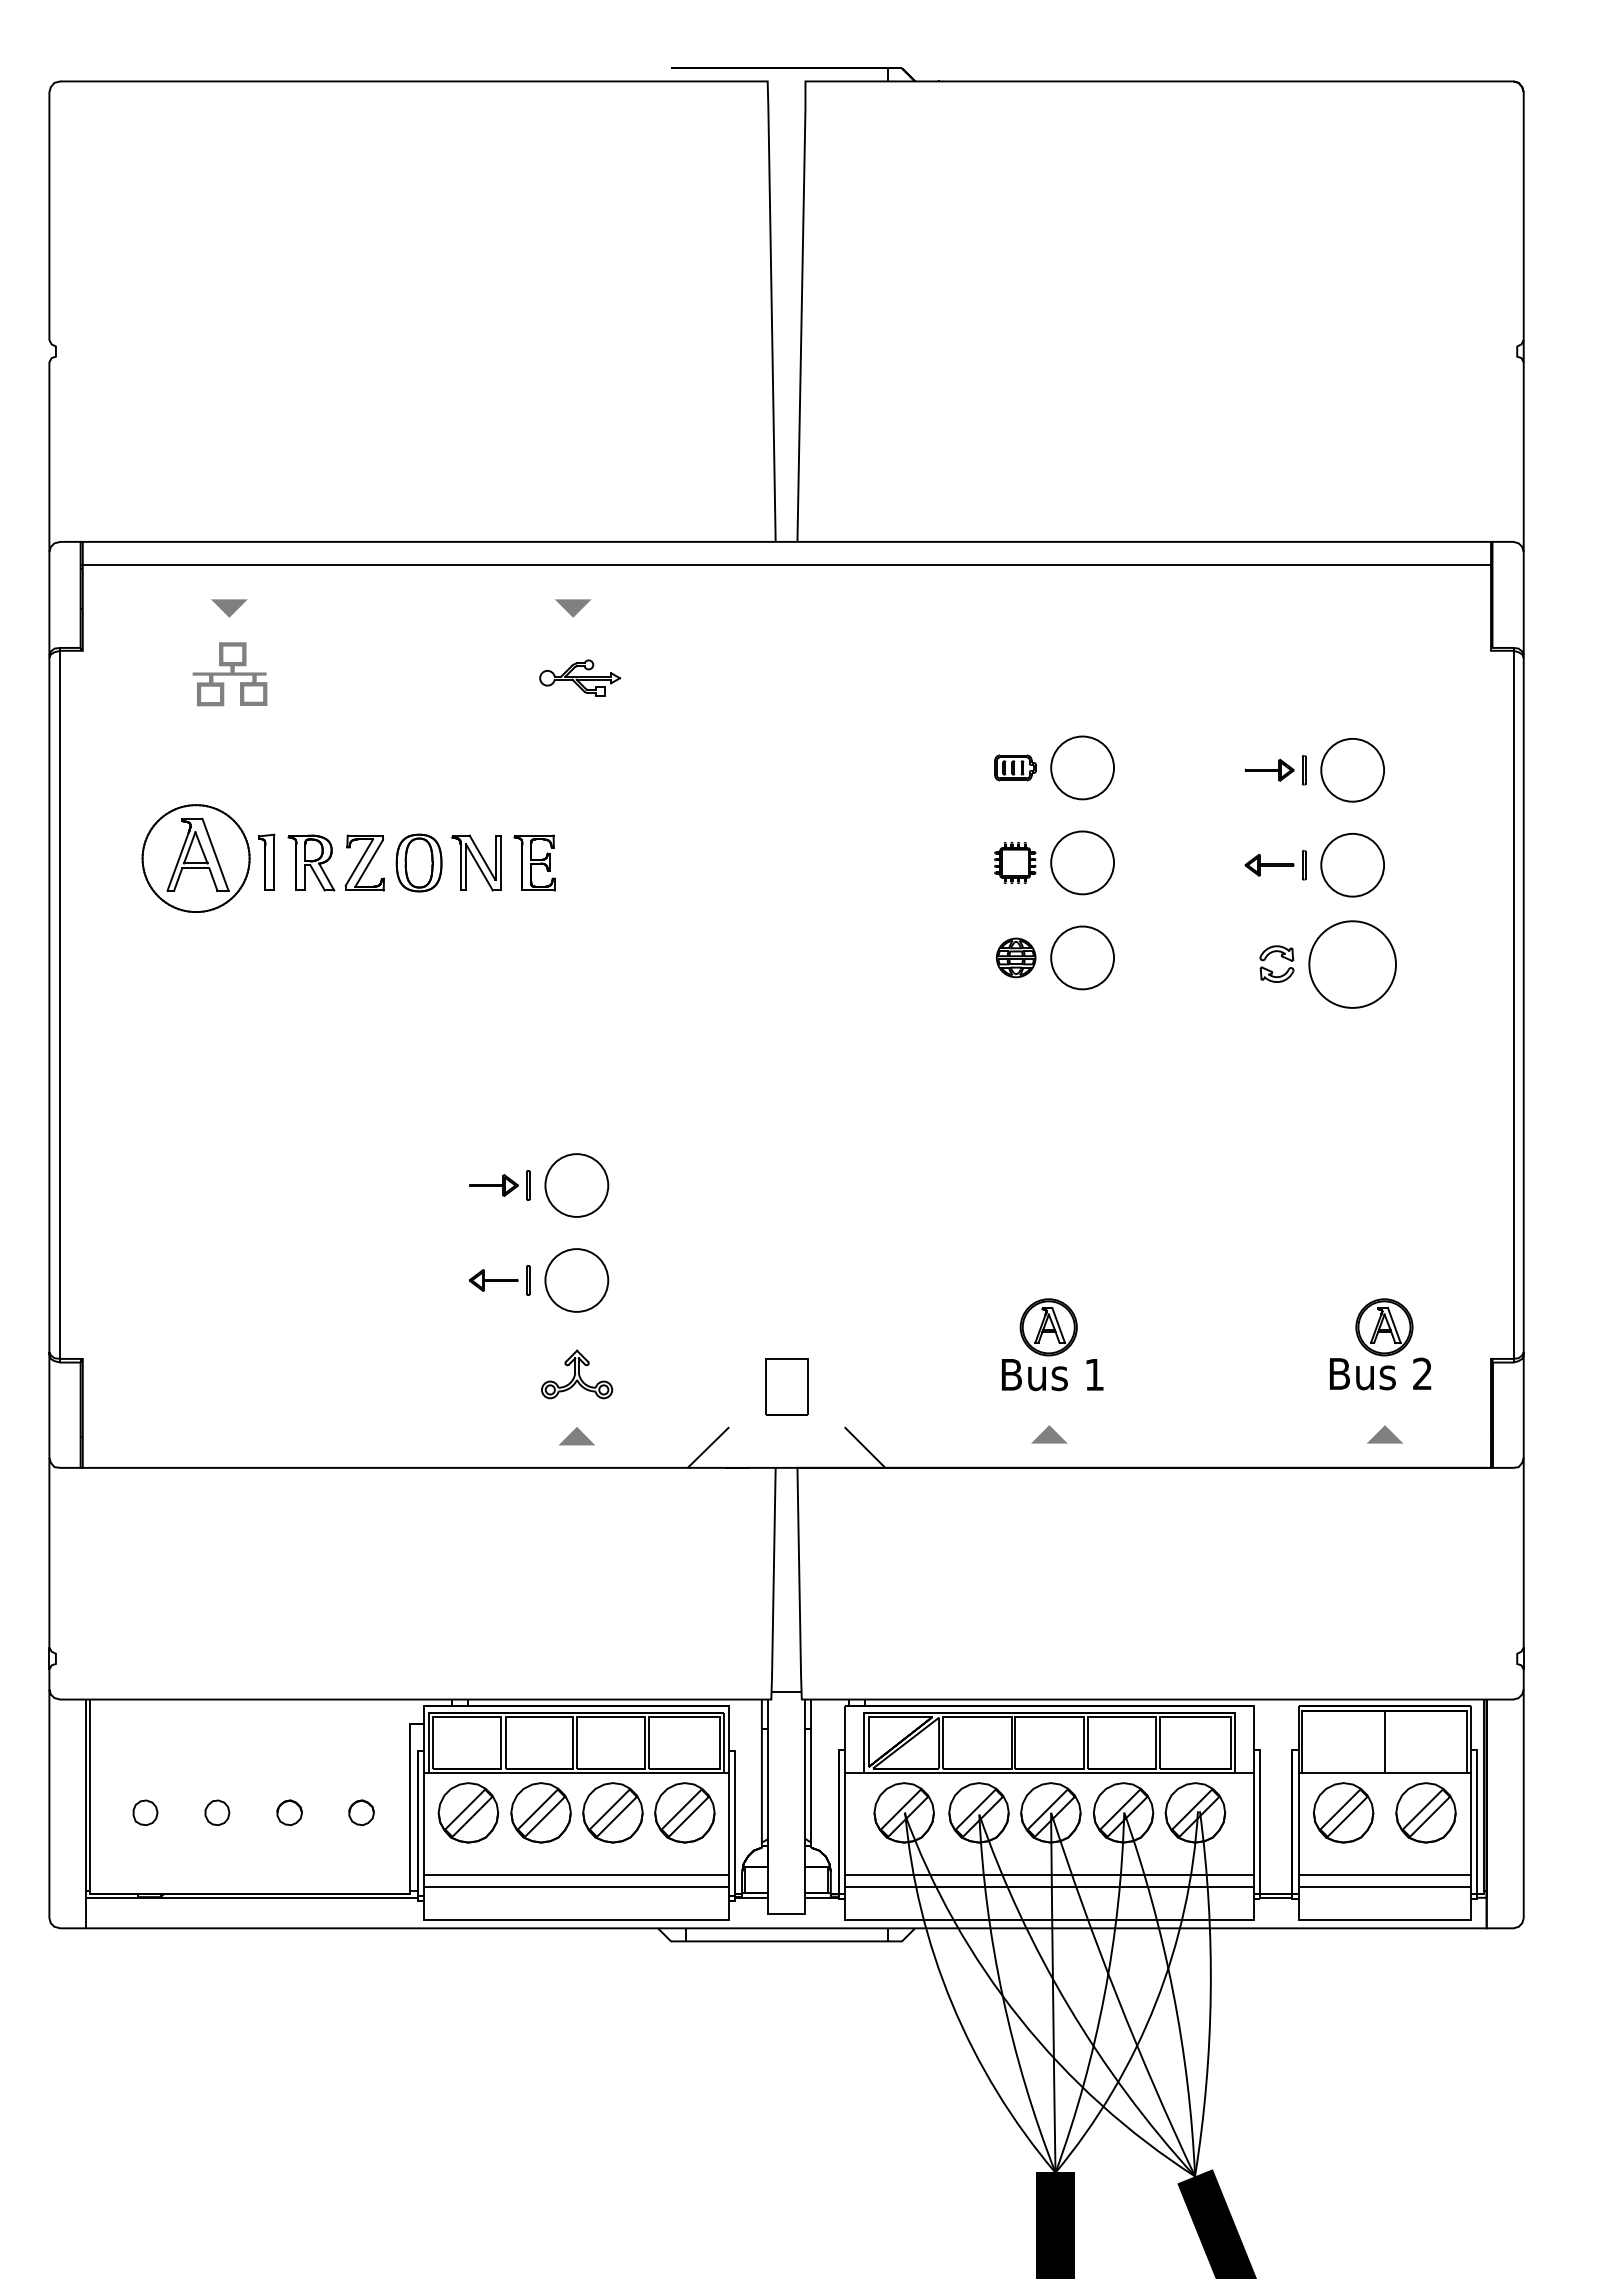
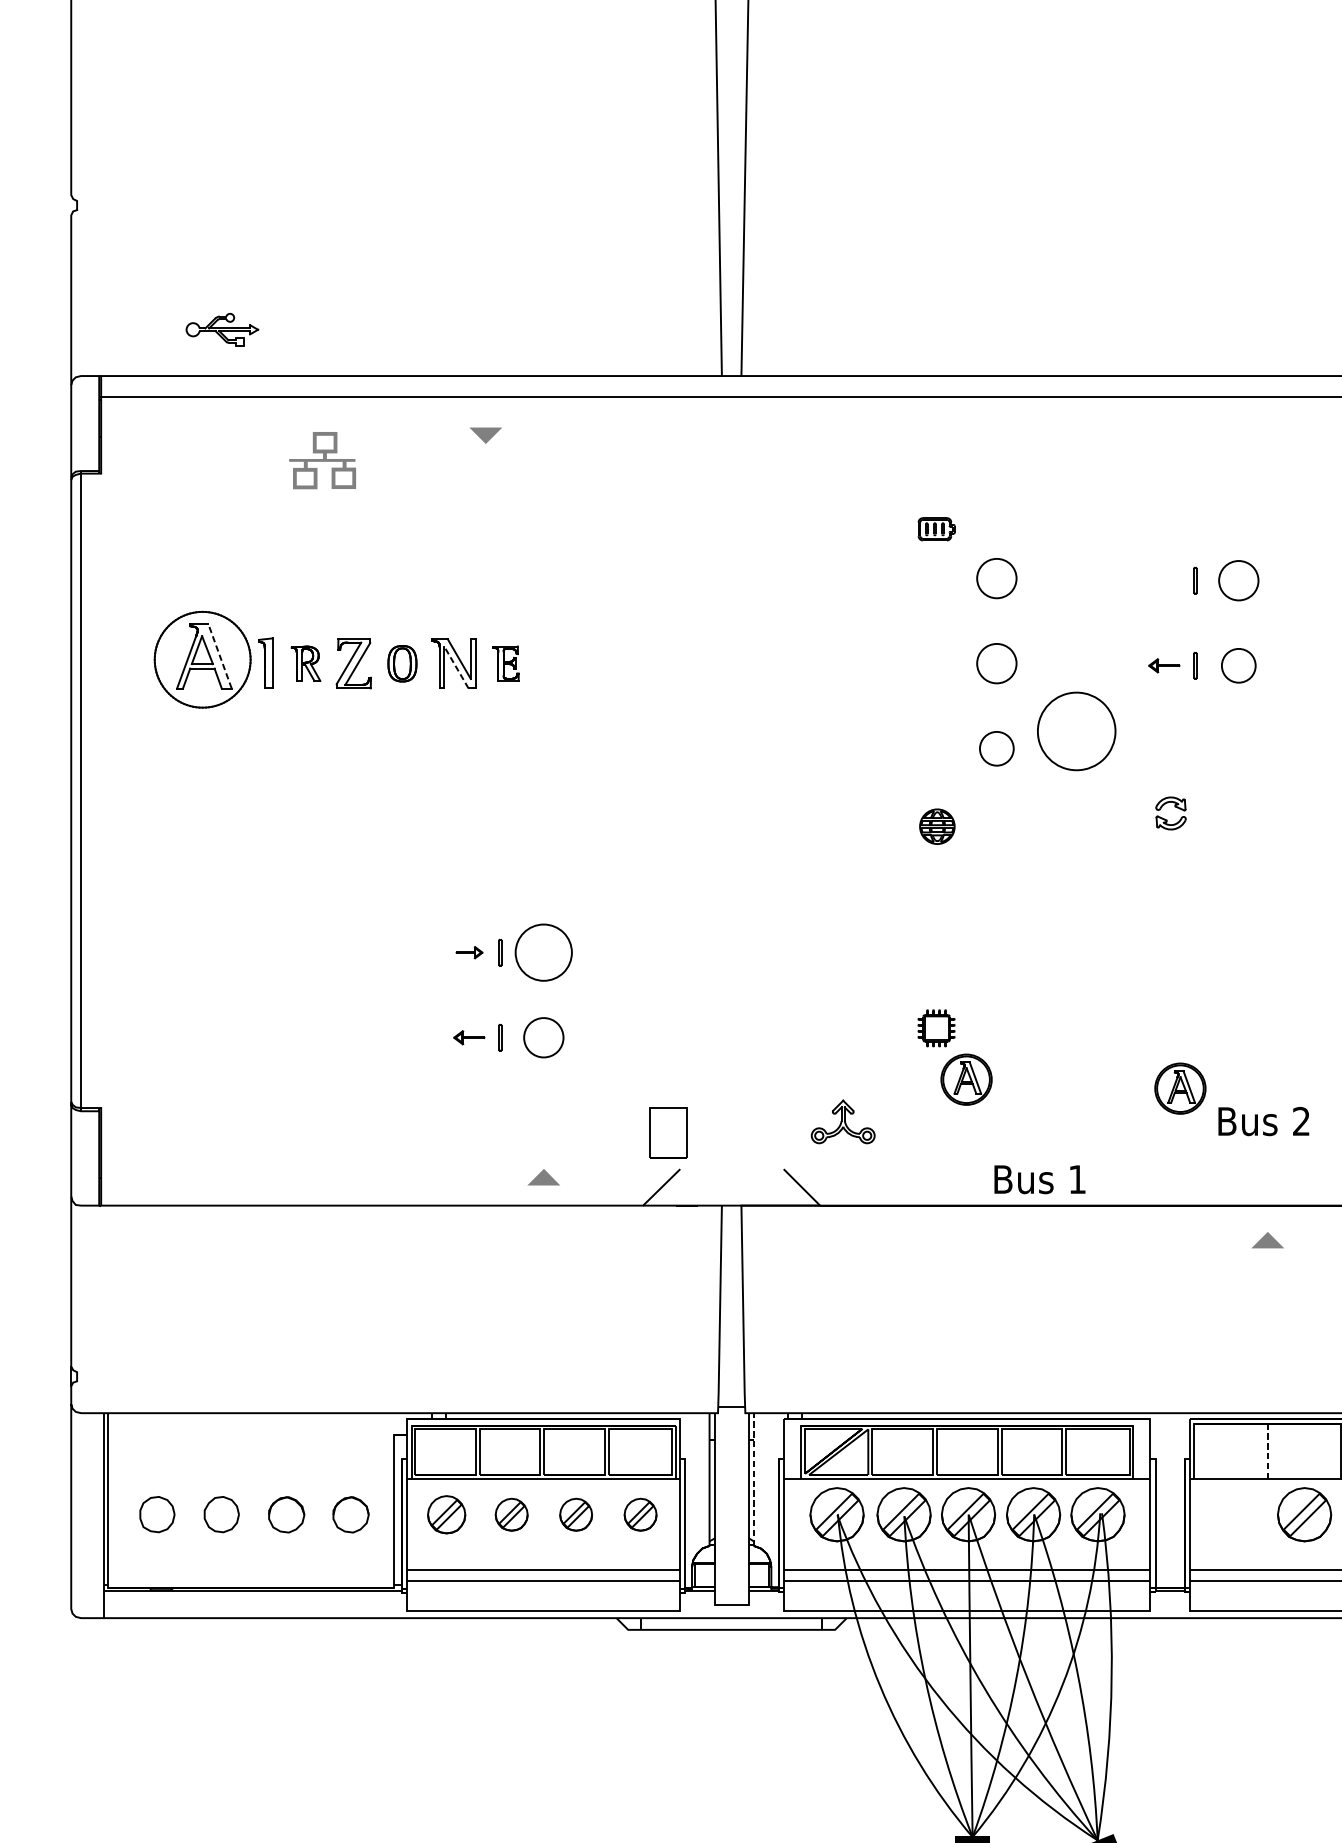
fill: (228, 608) -> (231, 435), removed
part: (572, 608) -> (485, 435), moved
part: (229, 674) -> (322, 460), moved
part: (580, 677) -> (222, 329), moved
part: (1015, 767) -> (936, 528), moved
part: (1082, 767) -> (996, 578), size x0.7
part: (1269, 769) -> (1164, 579), removed
part: (1352, 770) -> (1238, 580), size x0.7
line: (215, 854) -> (220, 656), solid -> dashed
part: (311, 862) -> (306, 663), size x0.7
part: (418, 862) -> (401, 663), size x0.7
part: (534, 862) -> (505, 663), size x0.7
part: (1015, 862) -> (936, 1027), moved
part: (1082, 862) -> (996, 663), size x0.7
part: (1269, 865) -> (1164, 665), size x0.7
part: (1352, 865) -> (1238, 665), size x0.6
line: (479, 867) -> (456, 667), solid -> dashed
part: (1016, 957) -> (937, 826), moved
part: (1082, 957) -> (996, 748), size x0.6
part: (1281, 957) -> (1175, 807), moved
part: (1352, 964) -> (1076, 731), moved
part: (493, 1185) -> (469, 952), size x0.6
part: (493, 1280) -> (469, 1037), size x0.7
part: (576, 1280) -> (543, 1037), size x0.7
part: (1384, 1327) -> (1180, 1088), moved
part: (577, 1374) -> (843, 1121), moved
text: (1052, 1375) -> (1039, 1180), moved
part: (786, 1386) -> (668, 1132), moved
fill: (1048, 1433) -> (966, 1174), removed
part: (1384, 1434) -> (1267, 1240), moved
line: (1385, 1742) -> (1268, 1451), solid -> dashed
line: (811, 1773) -> (754, 1479), solid -> dashed
part: (145, 1812) -> (157, 1514), size x1.6
part: (217, 1812) -> (221, 1514), size x1.6
part: (289, 1812) -> (286, 1514), size x1.6
part: (361, 1812) -> (350, 1514), size x1.6
part: (468, 1812) -> (446, 1514), size x0.7
part: (540, 1812) -> (511, 1514), size x0.6
part: (612, 1812) -> (575, 1514), size x0.6
part: (684, 1812) -> (640, 1514), size x0.6
part: (1343, 1812) -> (1230, 1514), removed

